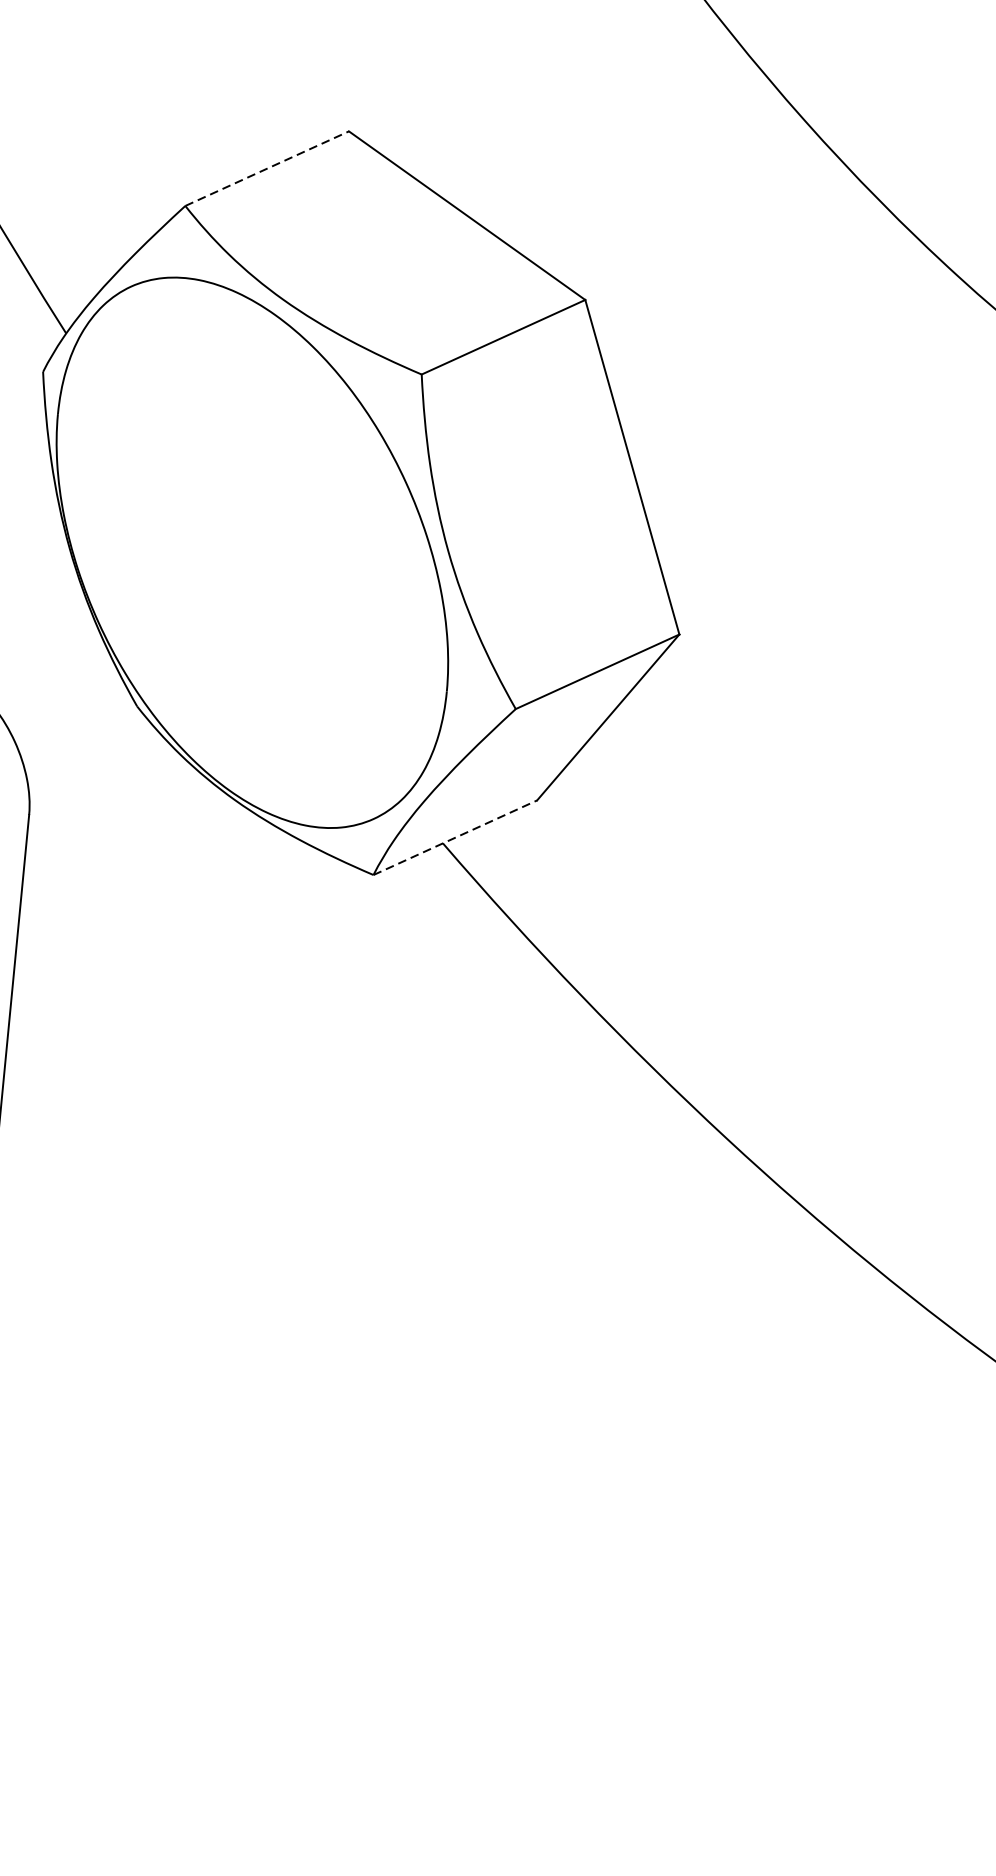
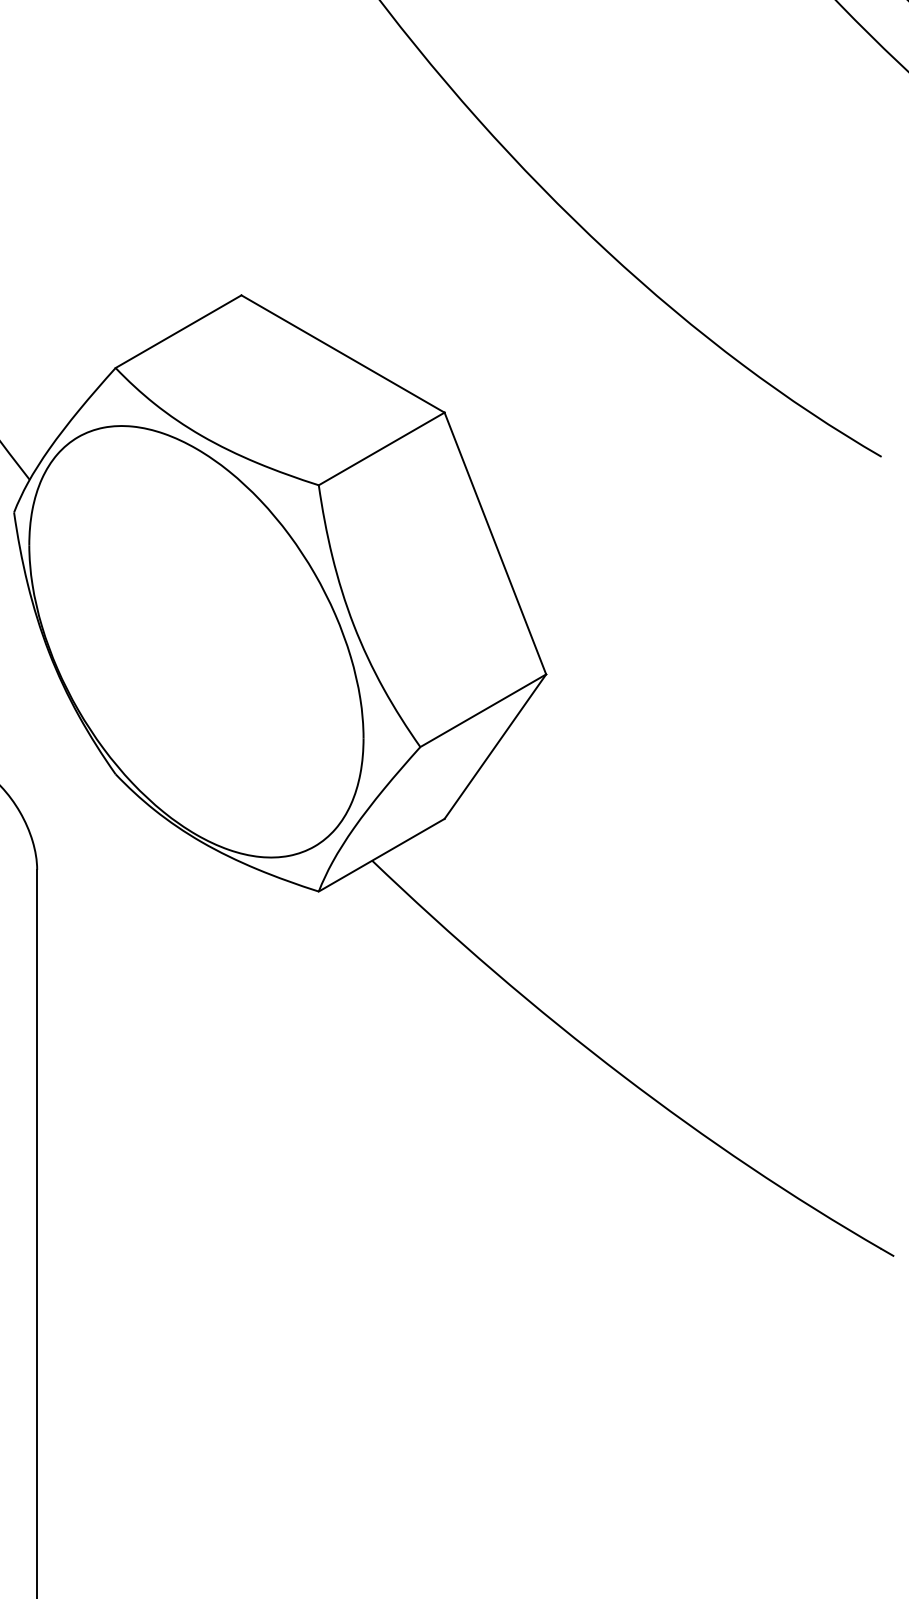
line: (267, 168) -> (178, 331), dashed -> solid
line: (455, 838) -> (381, 855), dashed -> solid

